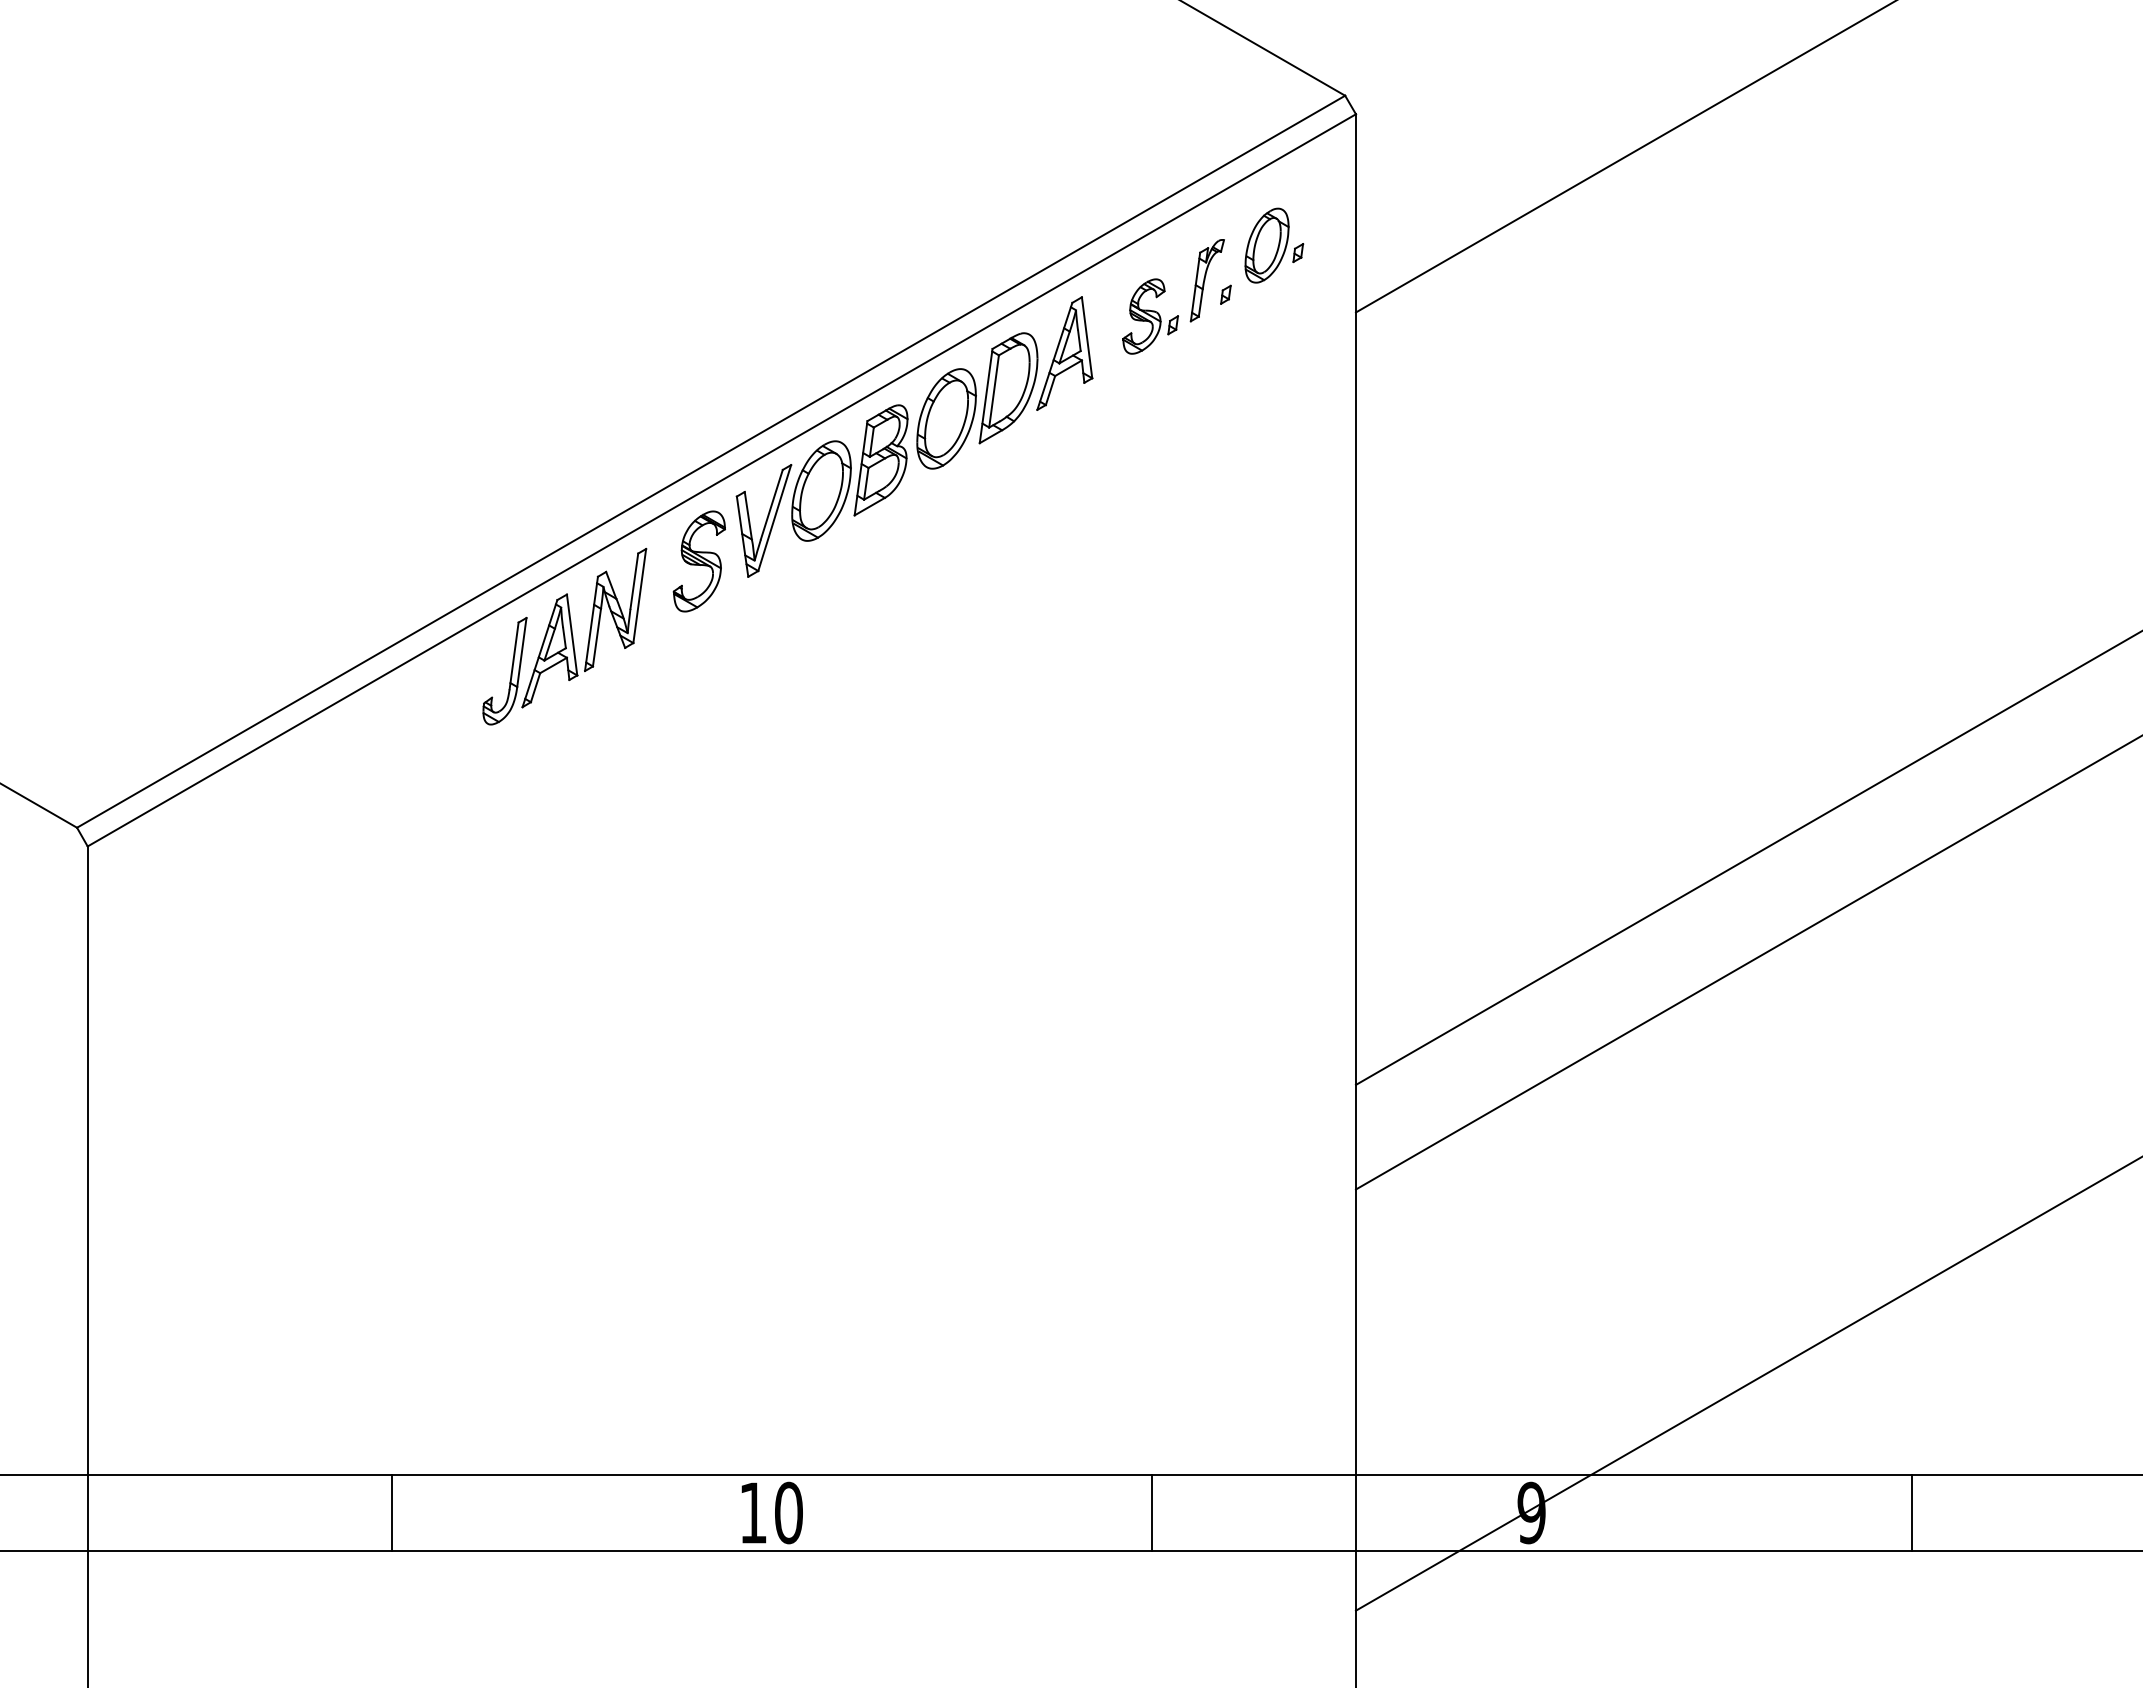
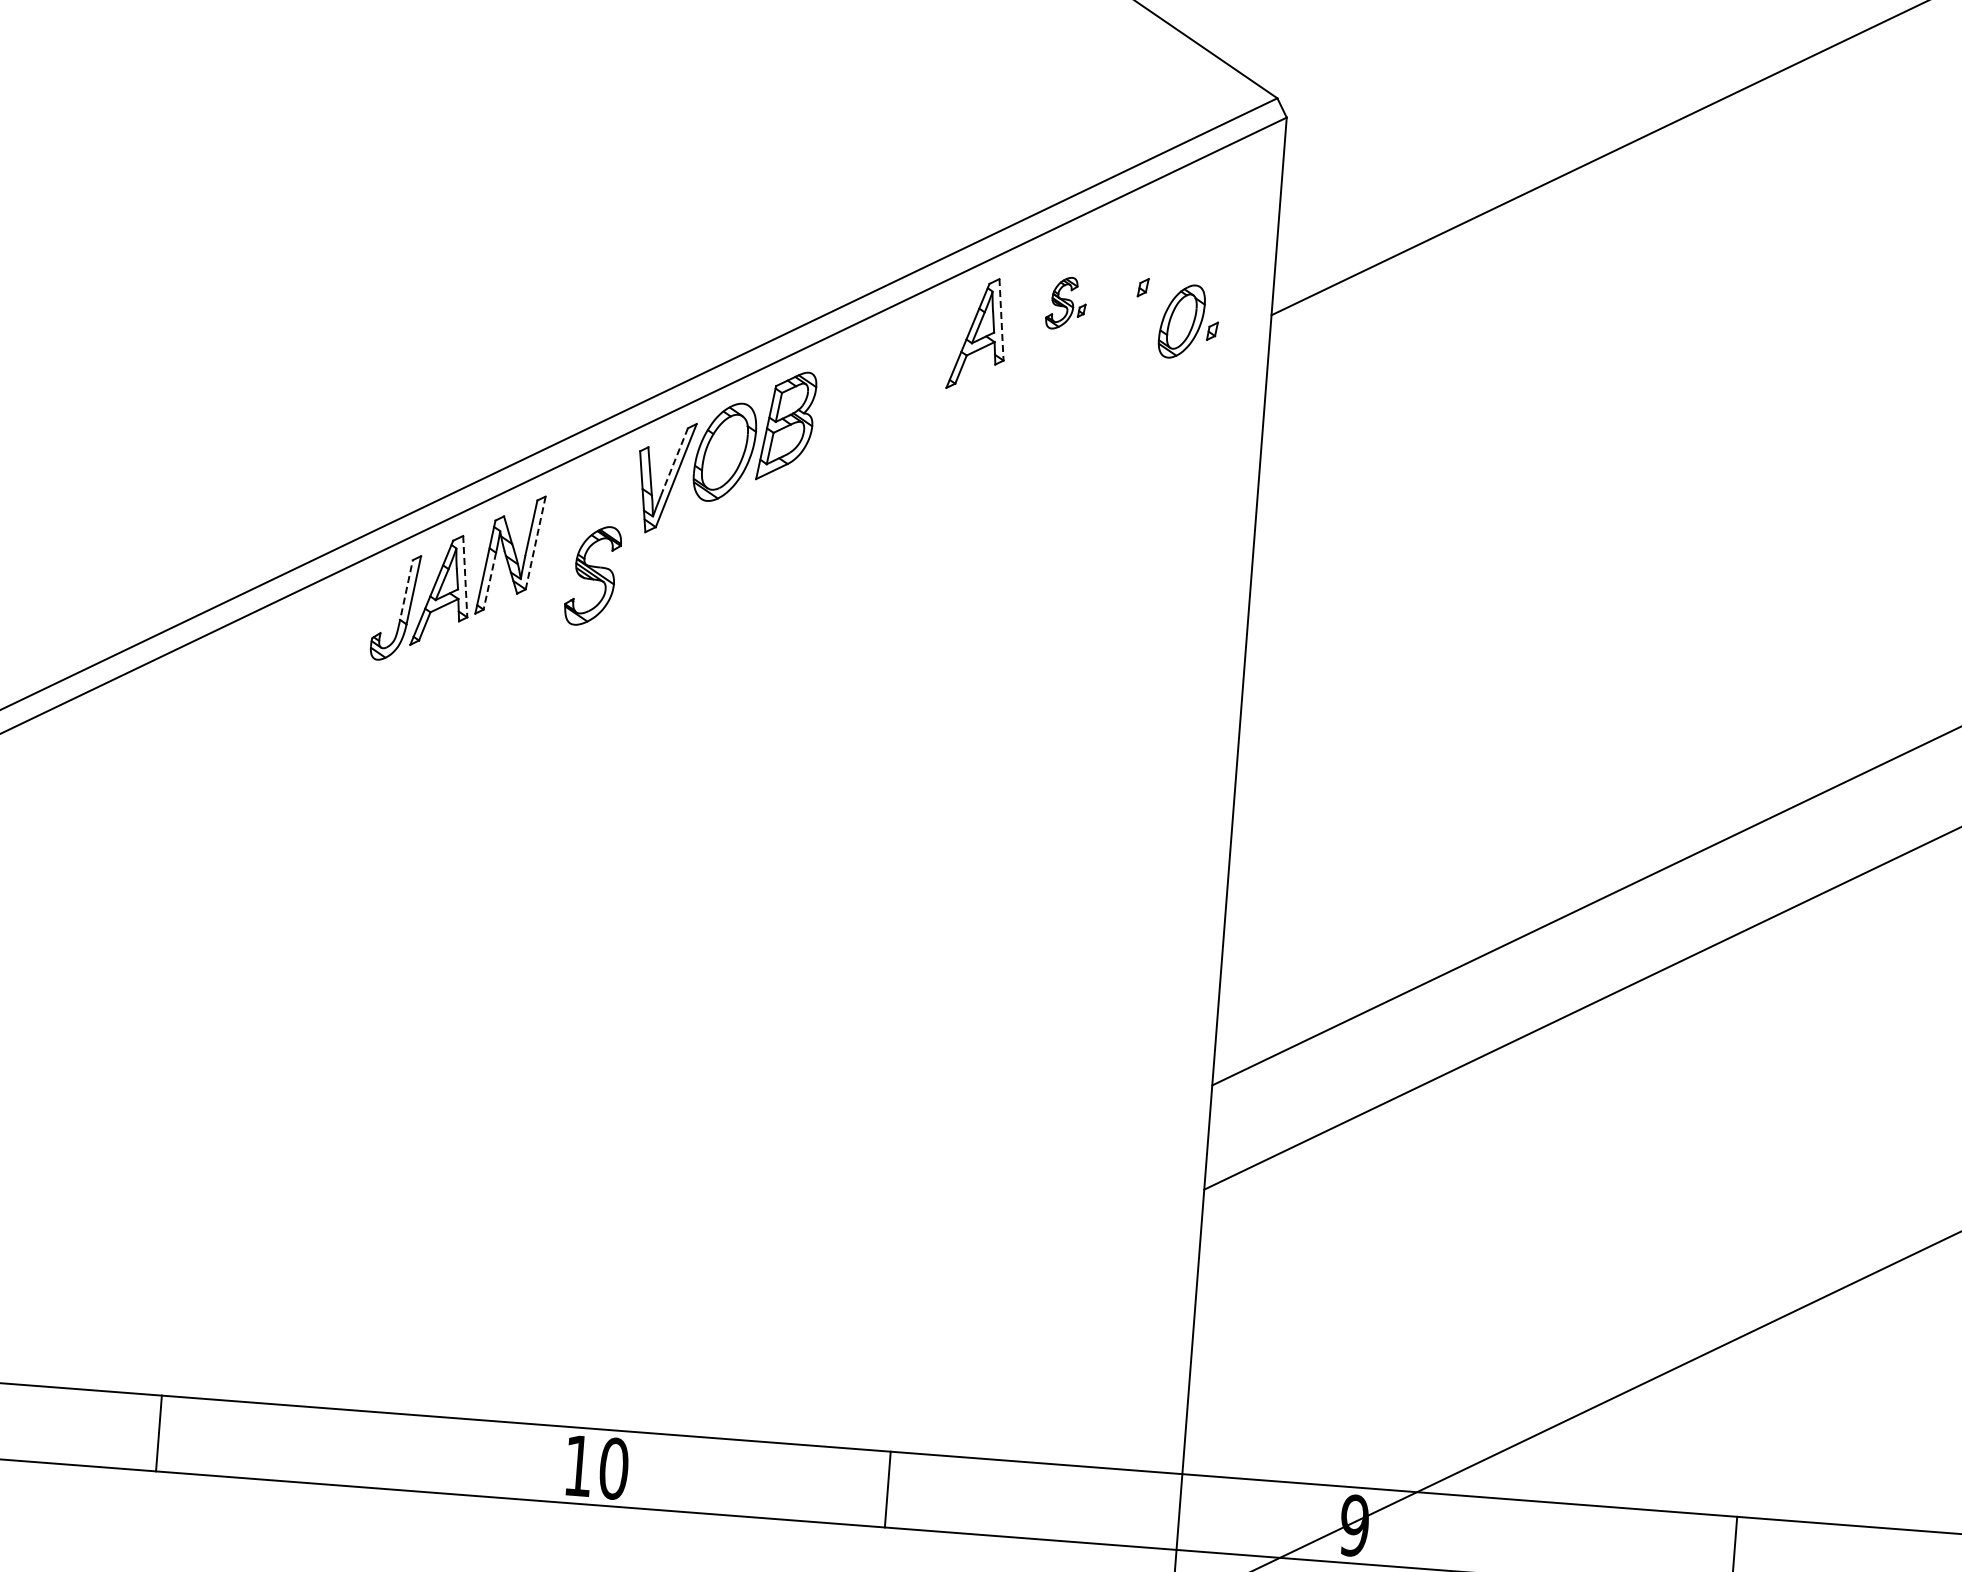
part: (1274, 245) -> (1189, 321), moved
part: (1206, 280) -> (1124, 271), removed
part: (1150, 316) -> (1066, 303), size x0.7
line: (1087, 337) -> (1001, 319), solid -> dashed
part: (977, 400) -> (887, 373), removed
line: (771, 504) -> (674, 461), solid -> dashed
part: (698, 561) -> (592, 575), moved
line: (639, 596) -> (535, 543), solid -> dashed
line: (572, 635) -> (465, 577), solid -> dashed
line: (596, 638) -> (489, 582), solid -> dashed
line: (514, 655) -> (406, 592), solid -> dashed
line: (392, 1512) -> (159, 1433), moved
line: (1152, 1512) -> (887, 1489), moved

